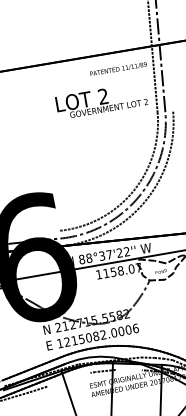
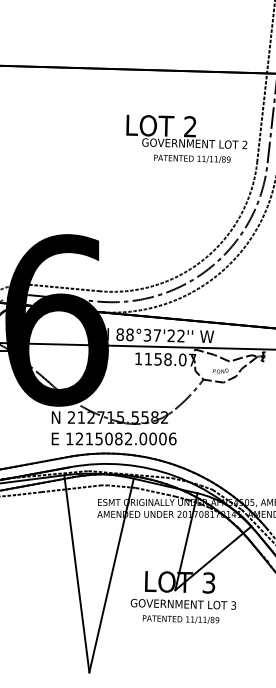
text: (118, 68) -> (192, 158), moved
line: (34, 233) -> (64, 287), added
line: (128, 370) -> (152, 491), added
line: (68, 379) -> (71, 488), added

